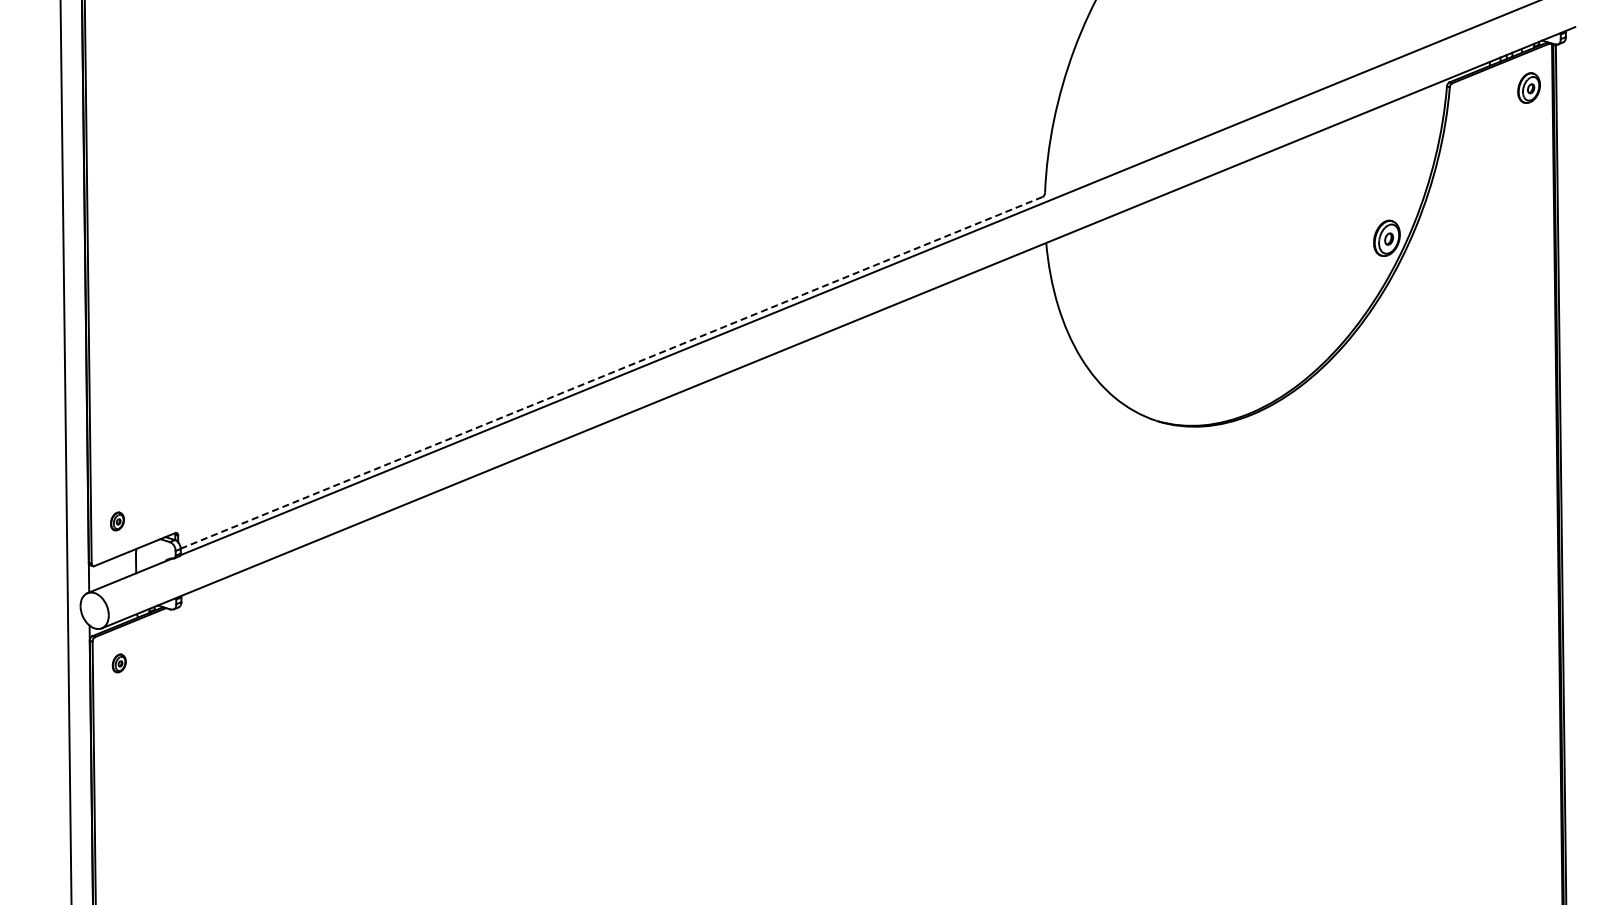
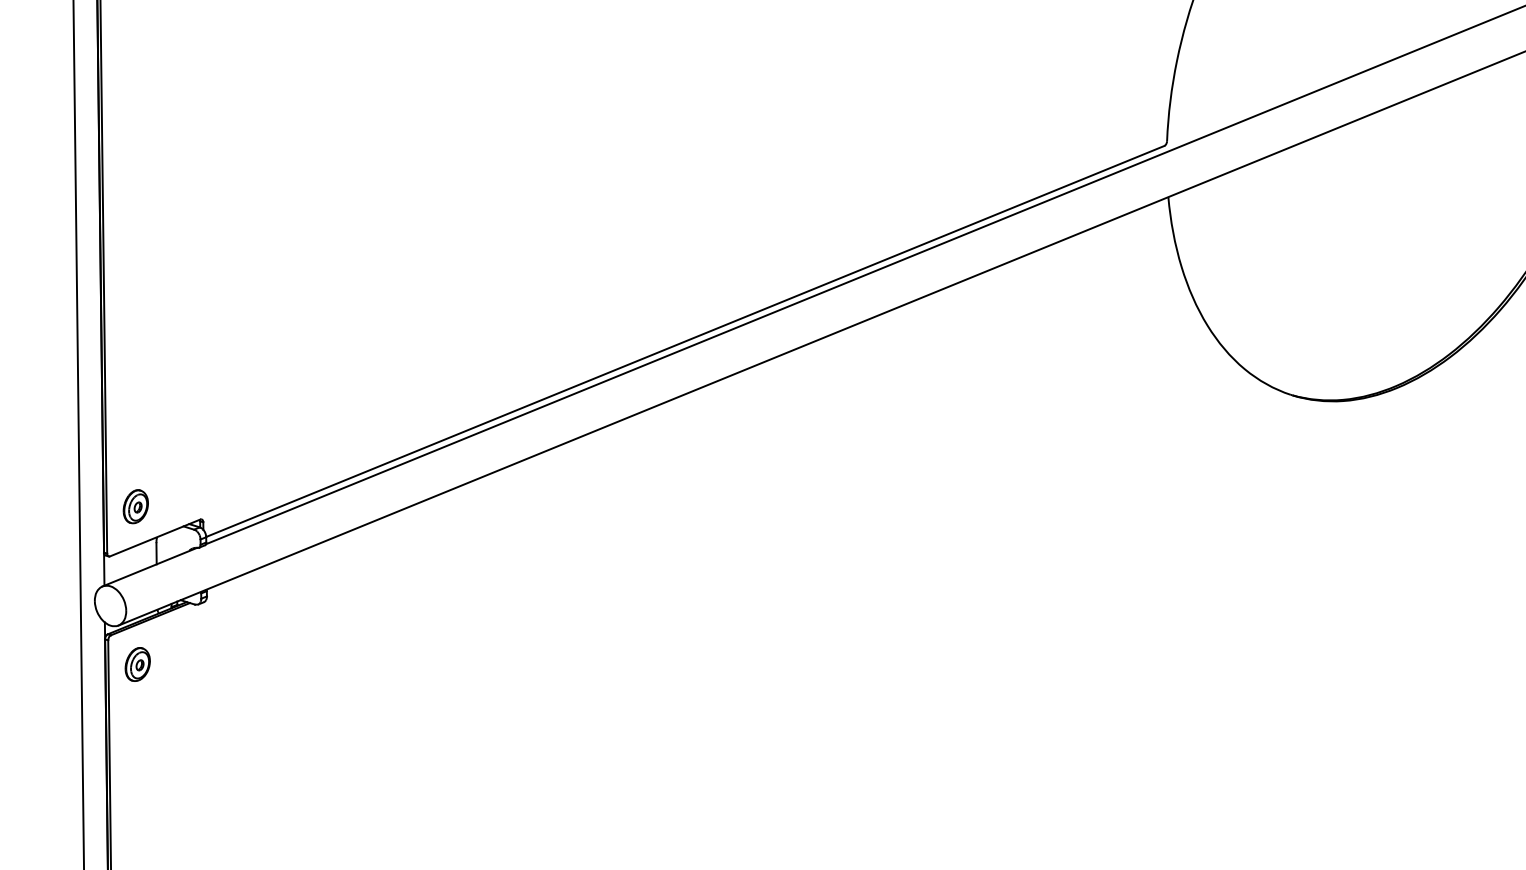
line: (611, 373) -> (685, 342), dashed -> solid
part: (117, 521) -> (135, 506), size x1.67
part: (119, 663) -> (138, 664), size x1.67

